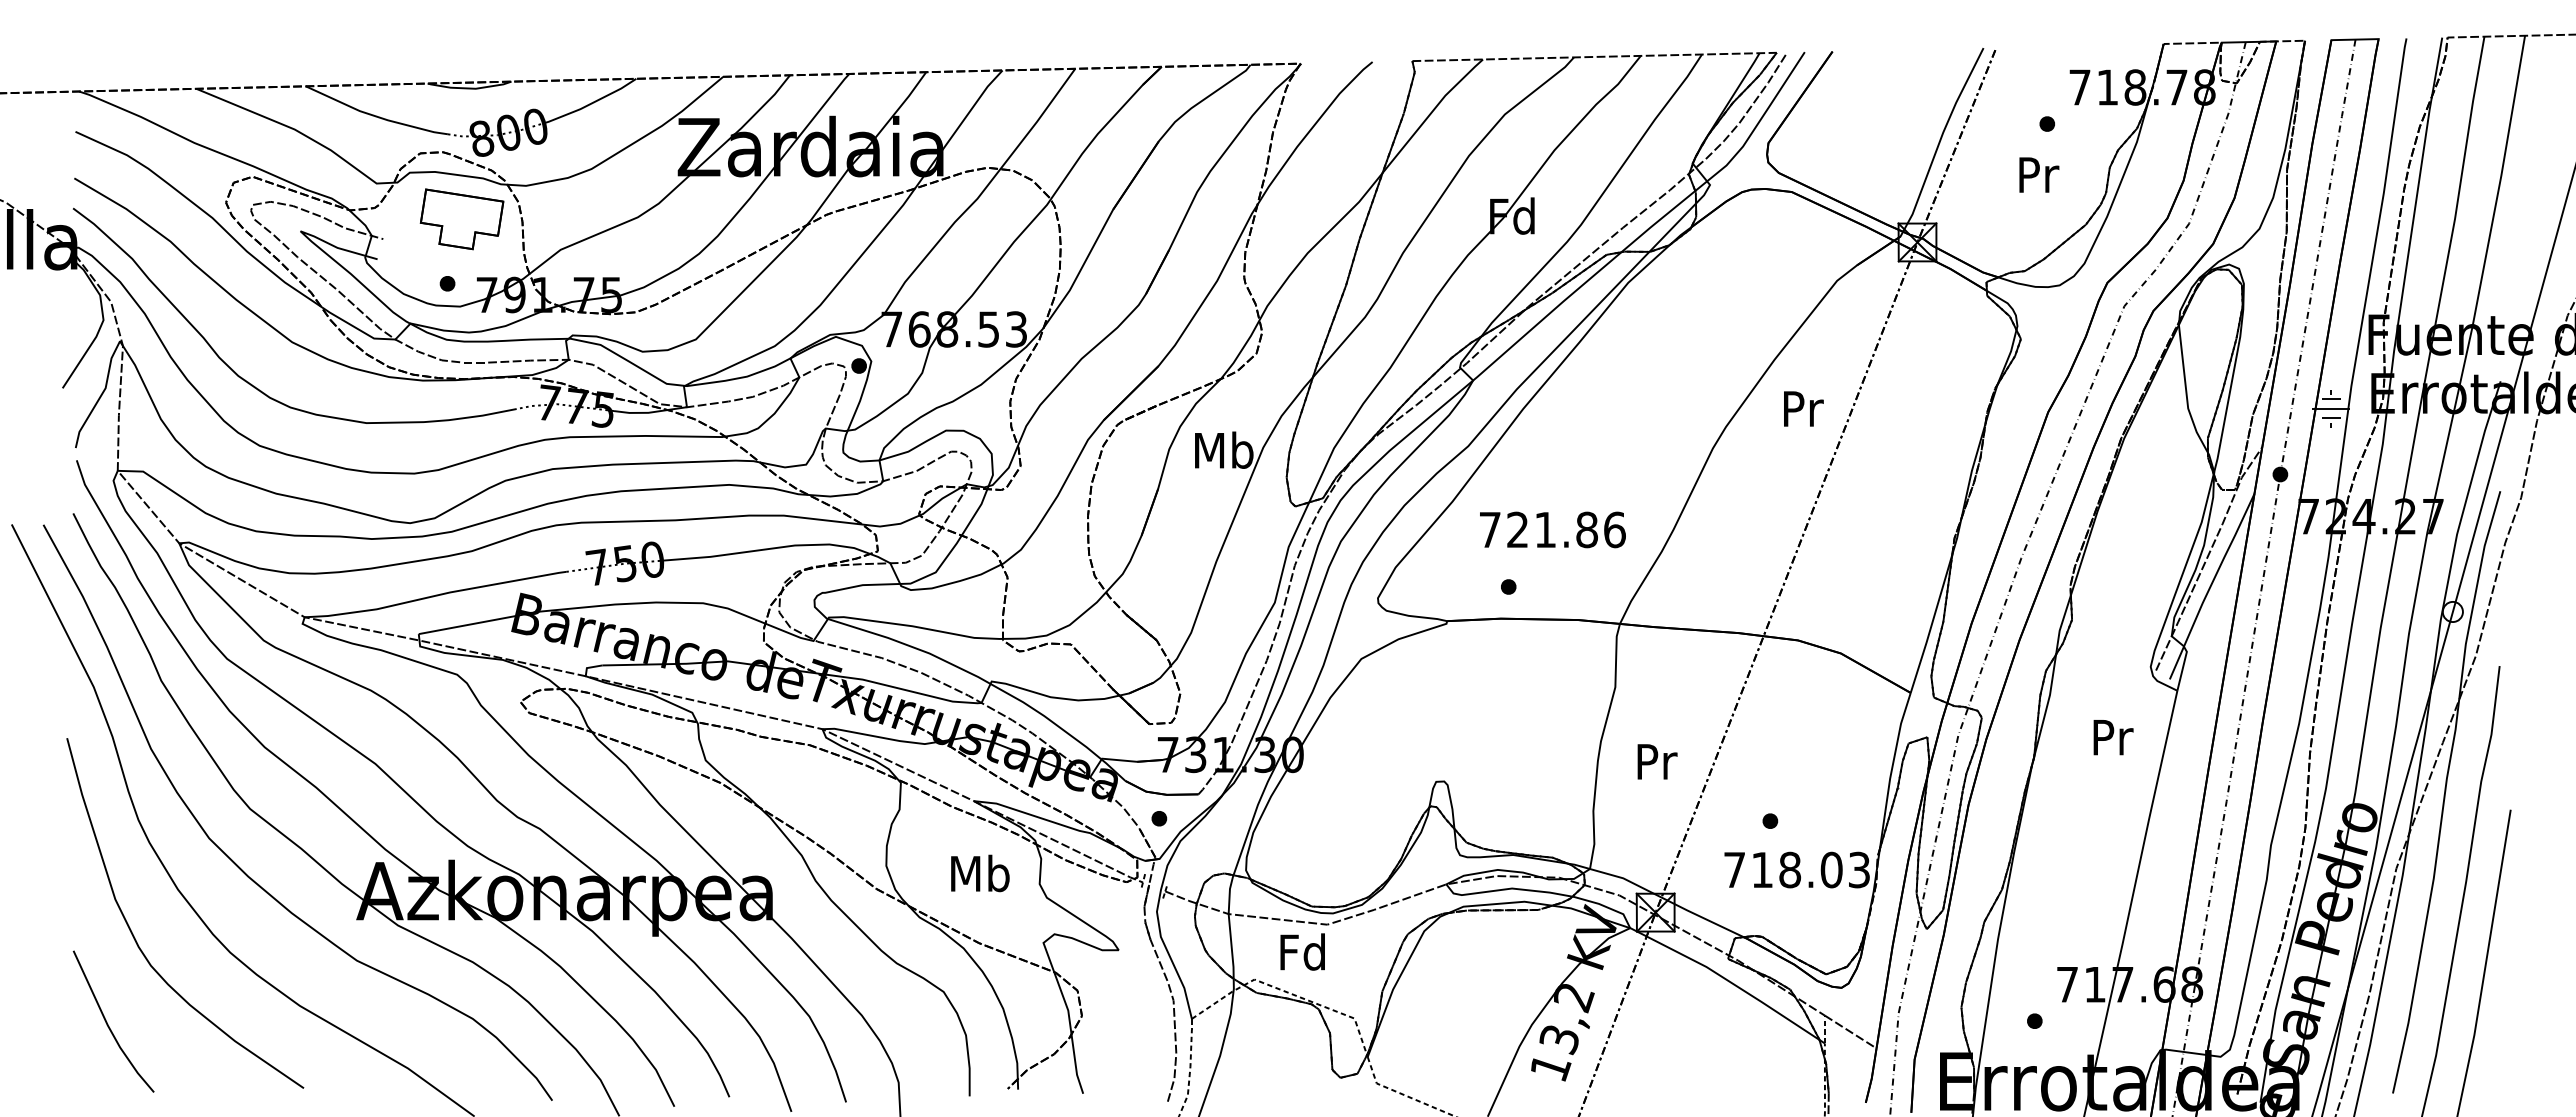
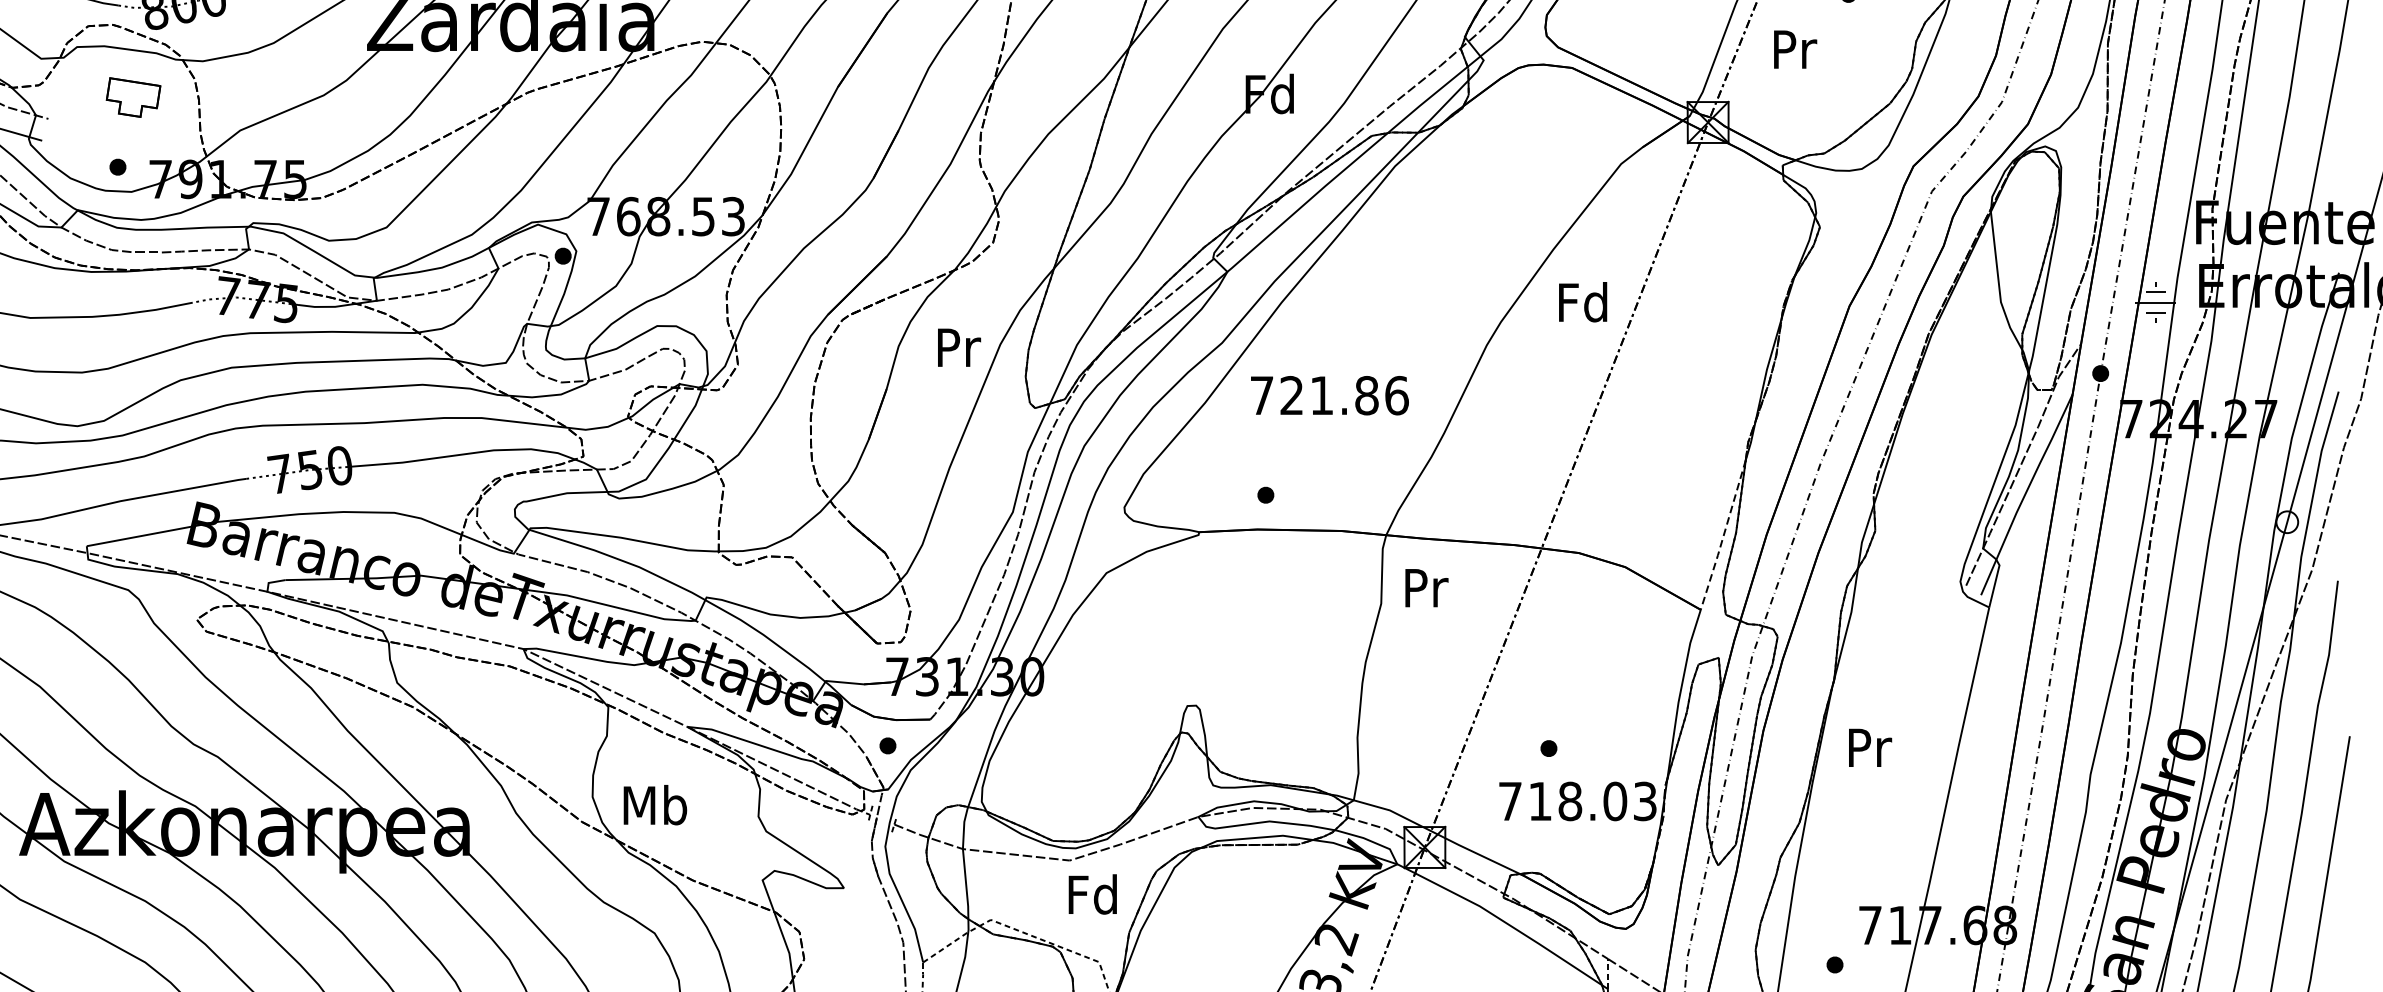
text: (2039, 174) -> (1795, 49), moved
part: (461, 219) -> (133, 97), size x0.6
text: (1801, 408) -> (1582, 302), Pr -> Fd
text: (1224, 449) -> (958, 346), Mb -> Pr
text: (1552, 529) -> (1329, 395), moved
line: (1931, 624) -> (1723, 535), solid -> dashed
text: (2113, 737) -> (1870, 747), moved
text: (1657, 761) -> (1426, 587), moved
text: (980, 873) -> (655, 805), moved
text: (1302, 951) -> (1092, 893), moved

